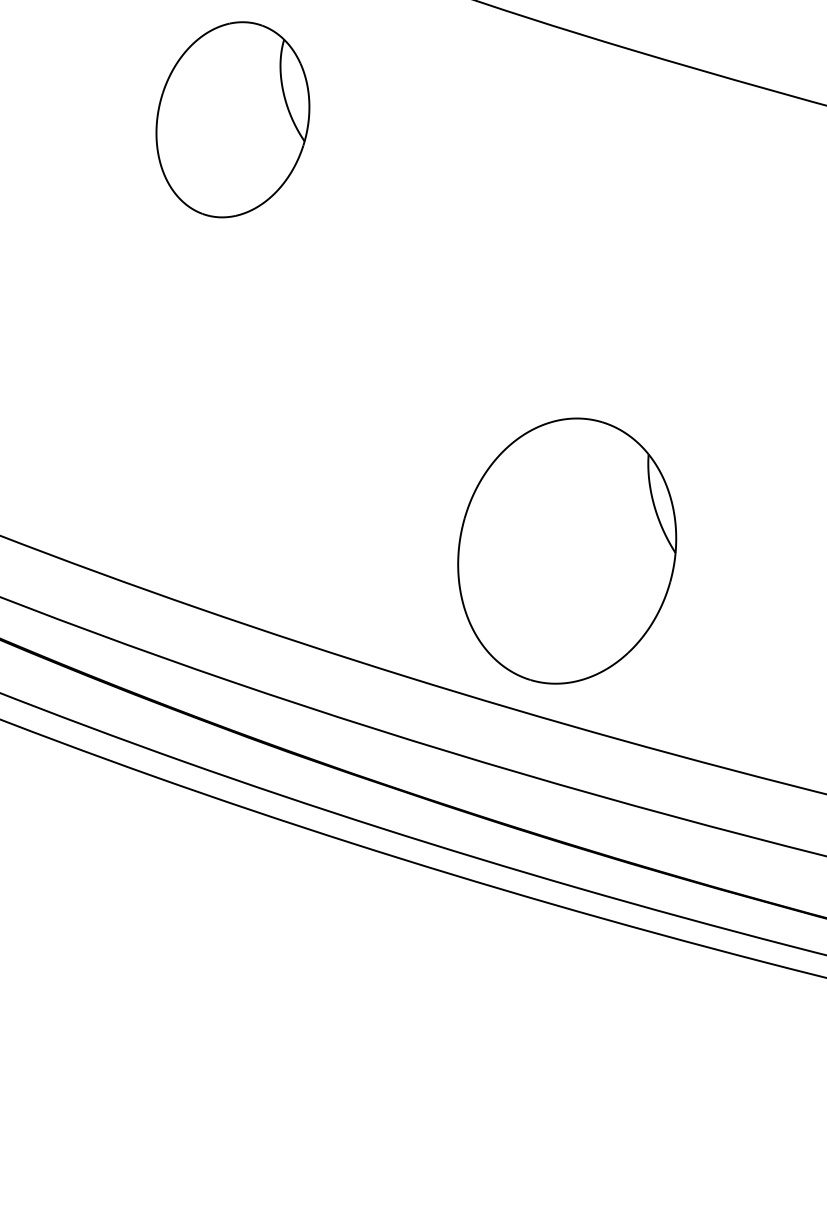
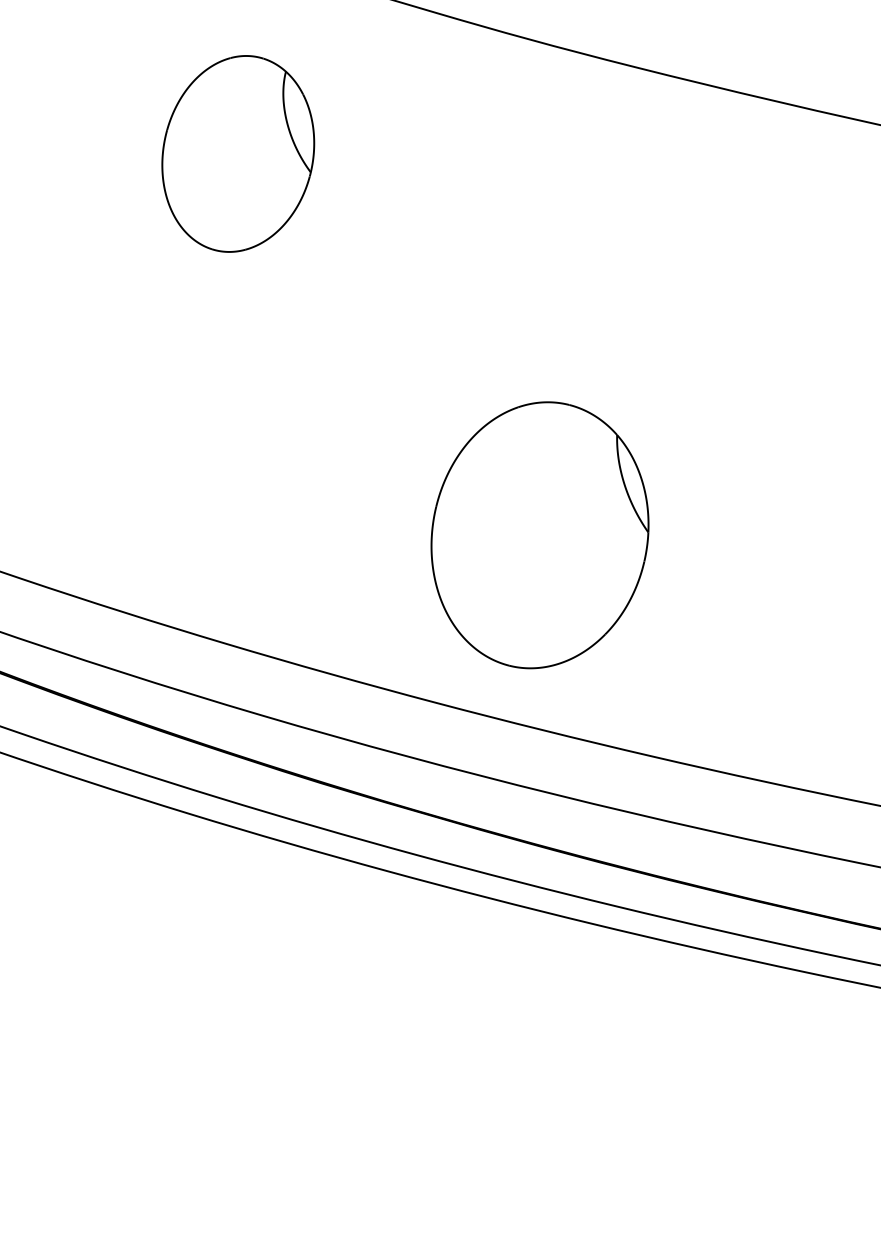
part: (566, 551) -> (539, 535), moved

